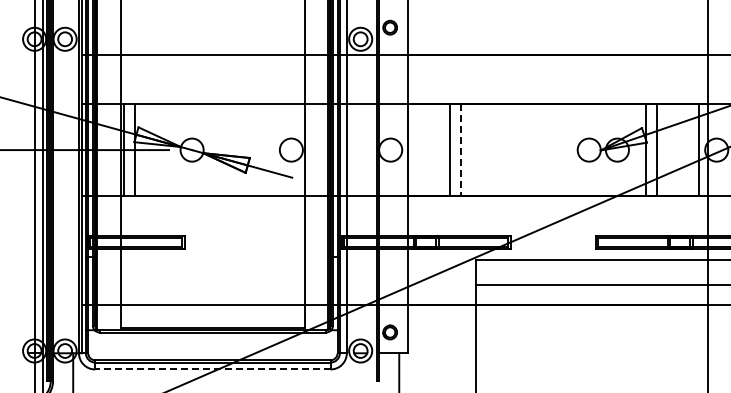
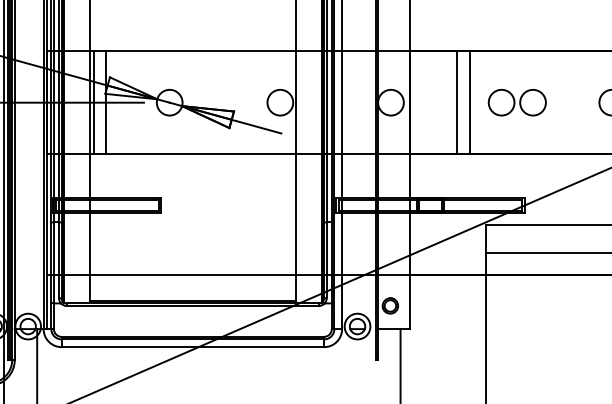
part: (503, 149) -> (516, 102), added
line: (461, 150) -> (469, 103), dashed -> solid
line: (212, 369) -> (192, 347), dashed -> solid

